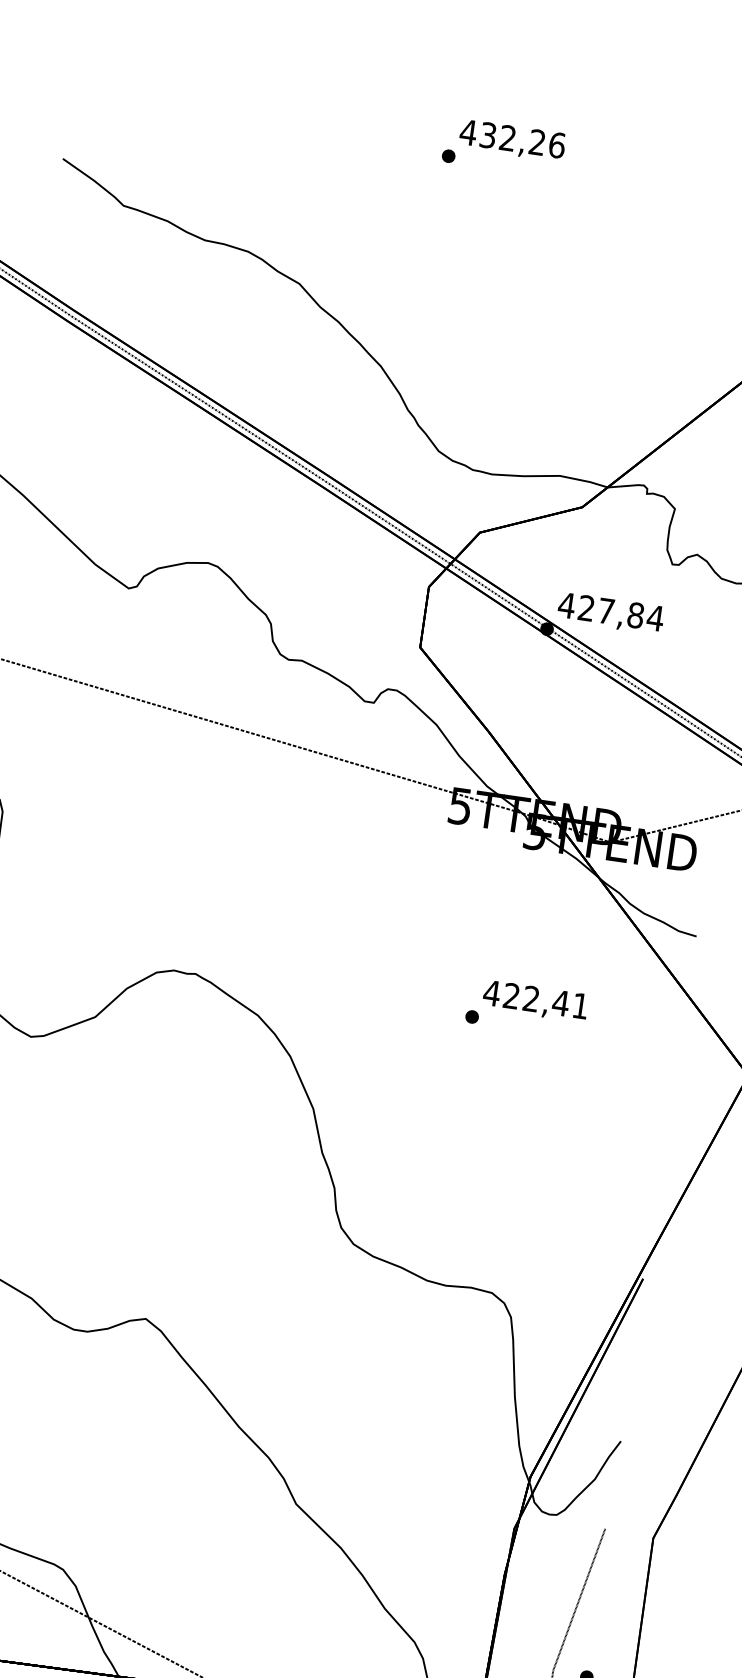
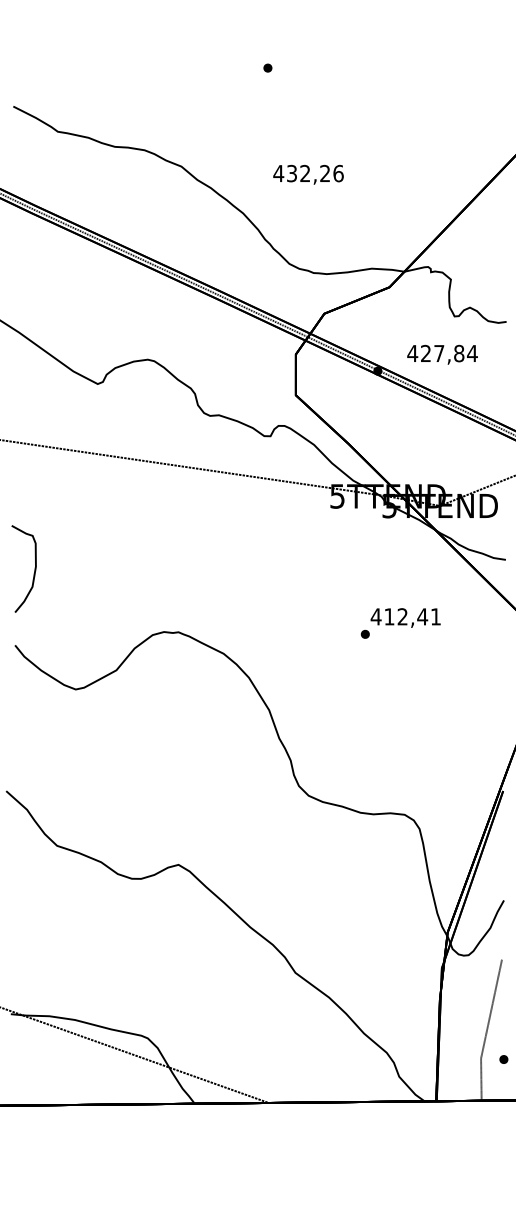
text: (512, 140) -> (308, 174), moved
text: (610, 613) -> (442, 354), moved
text: (511, 995) -> (389, 616), 422,41 -> 412,41

